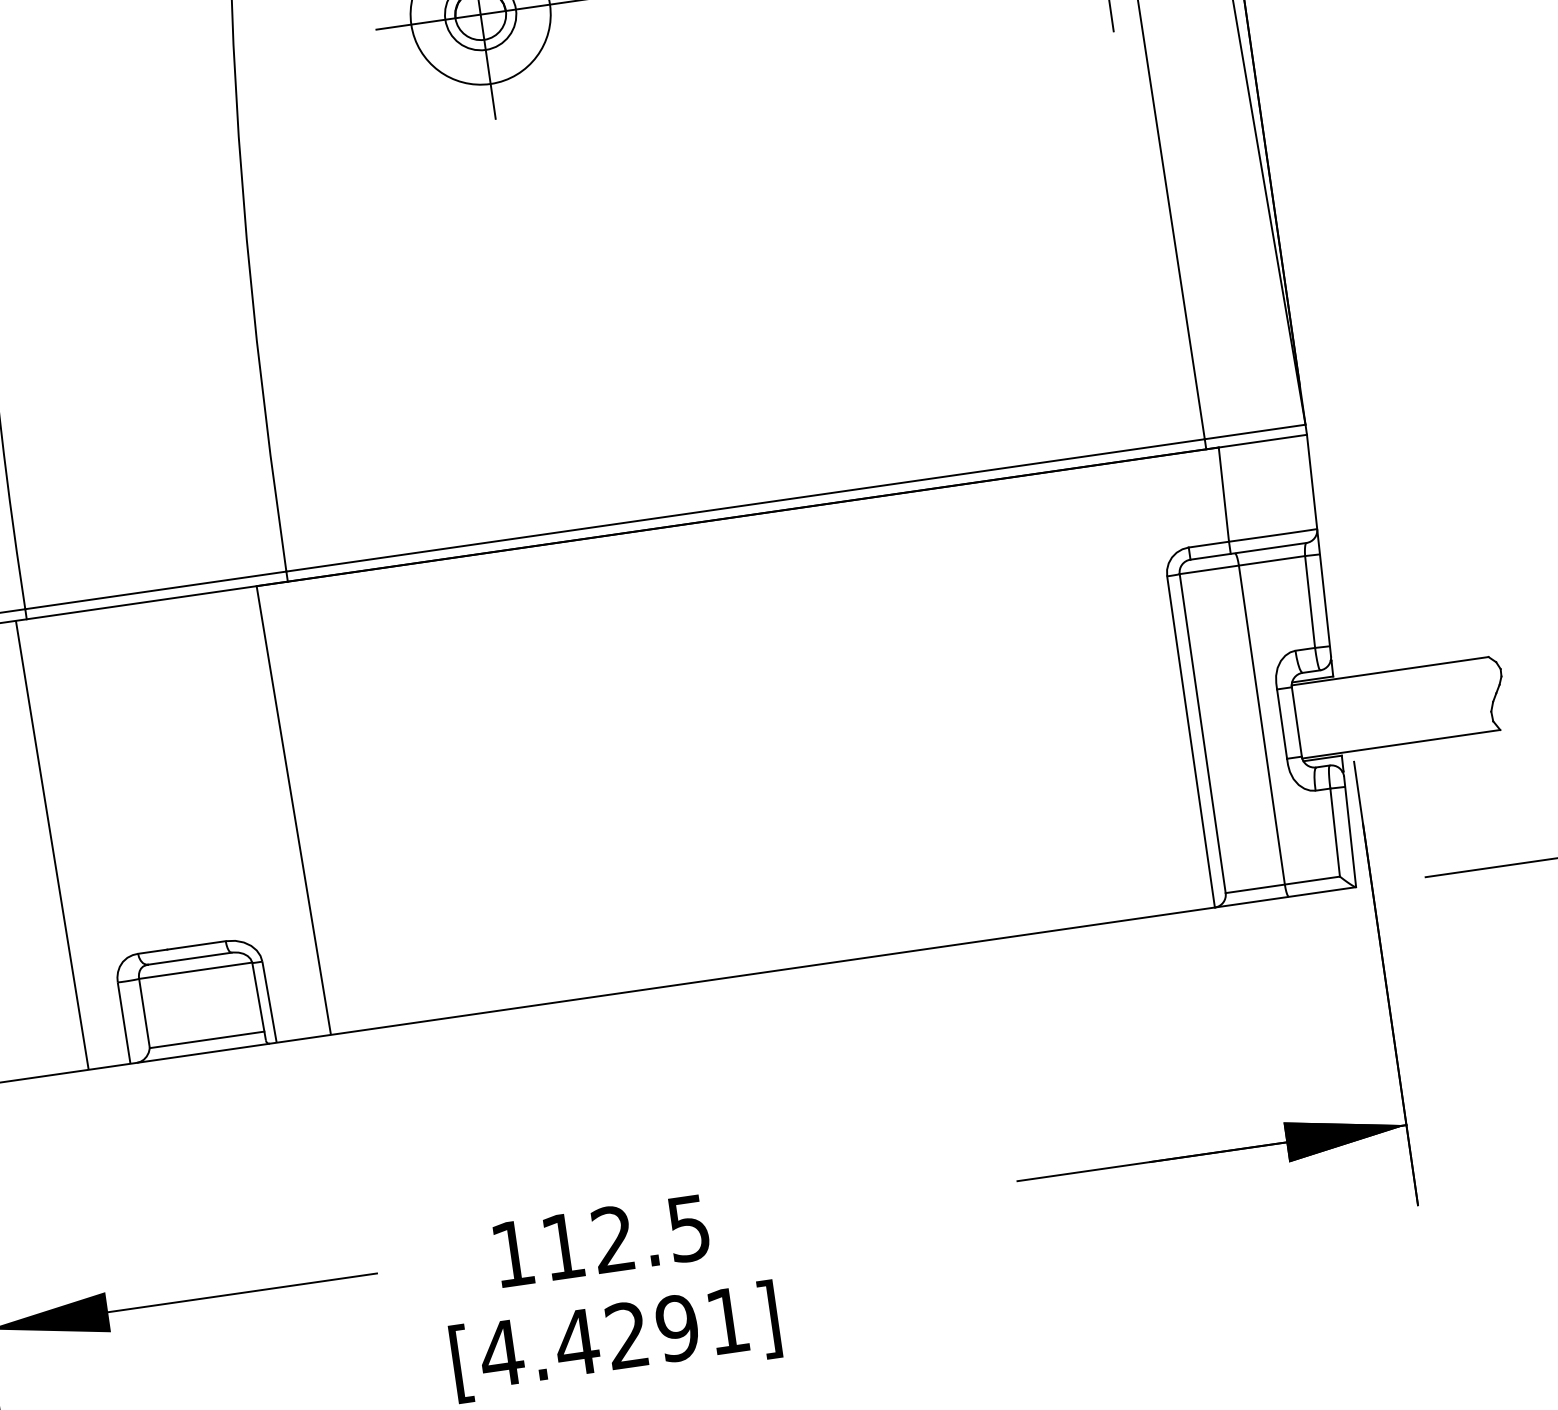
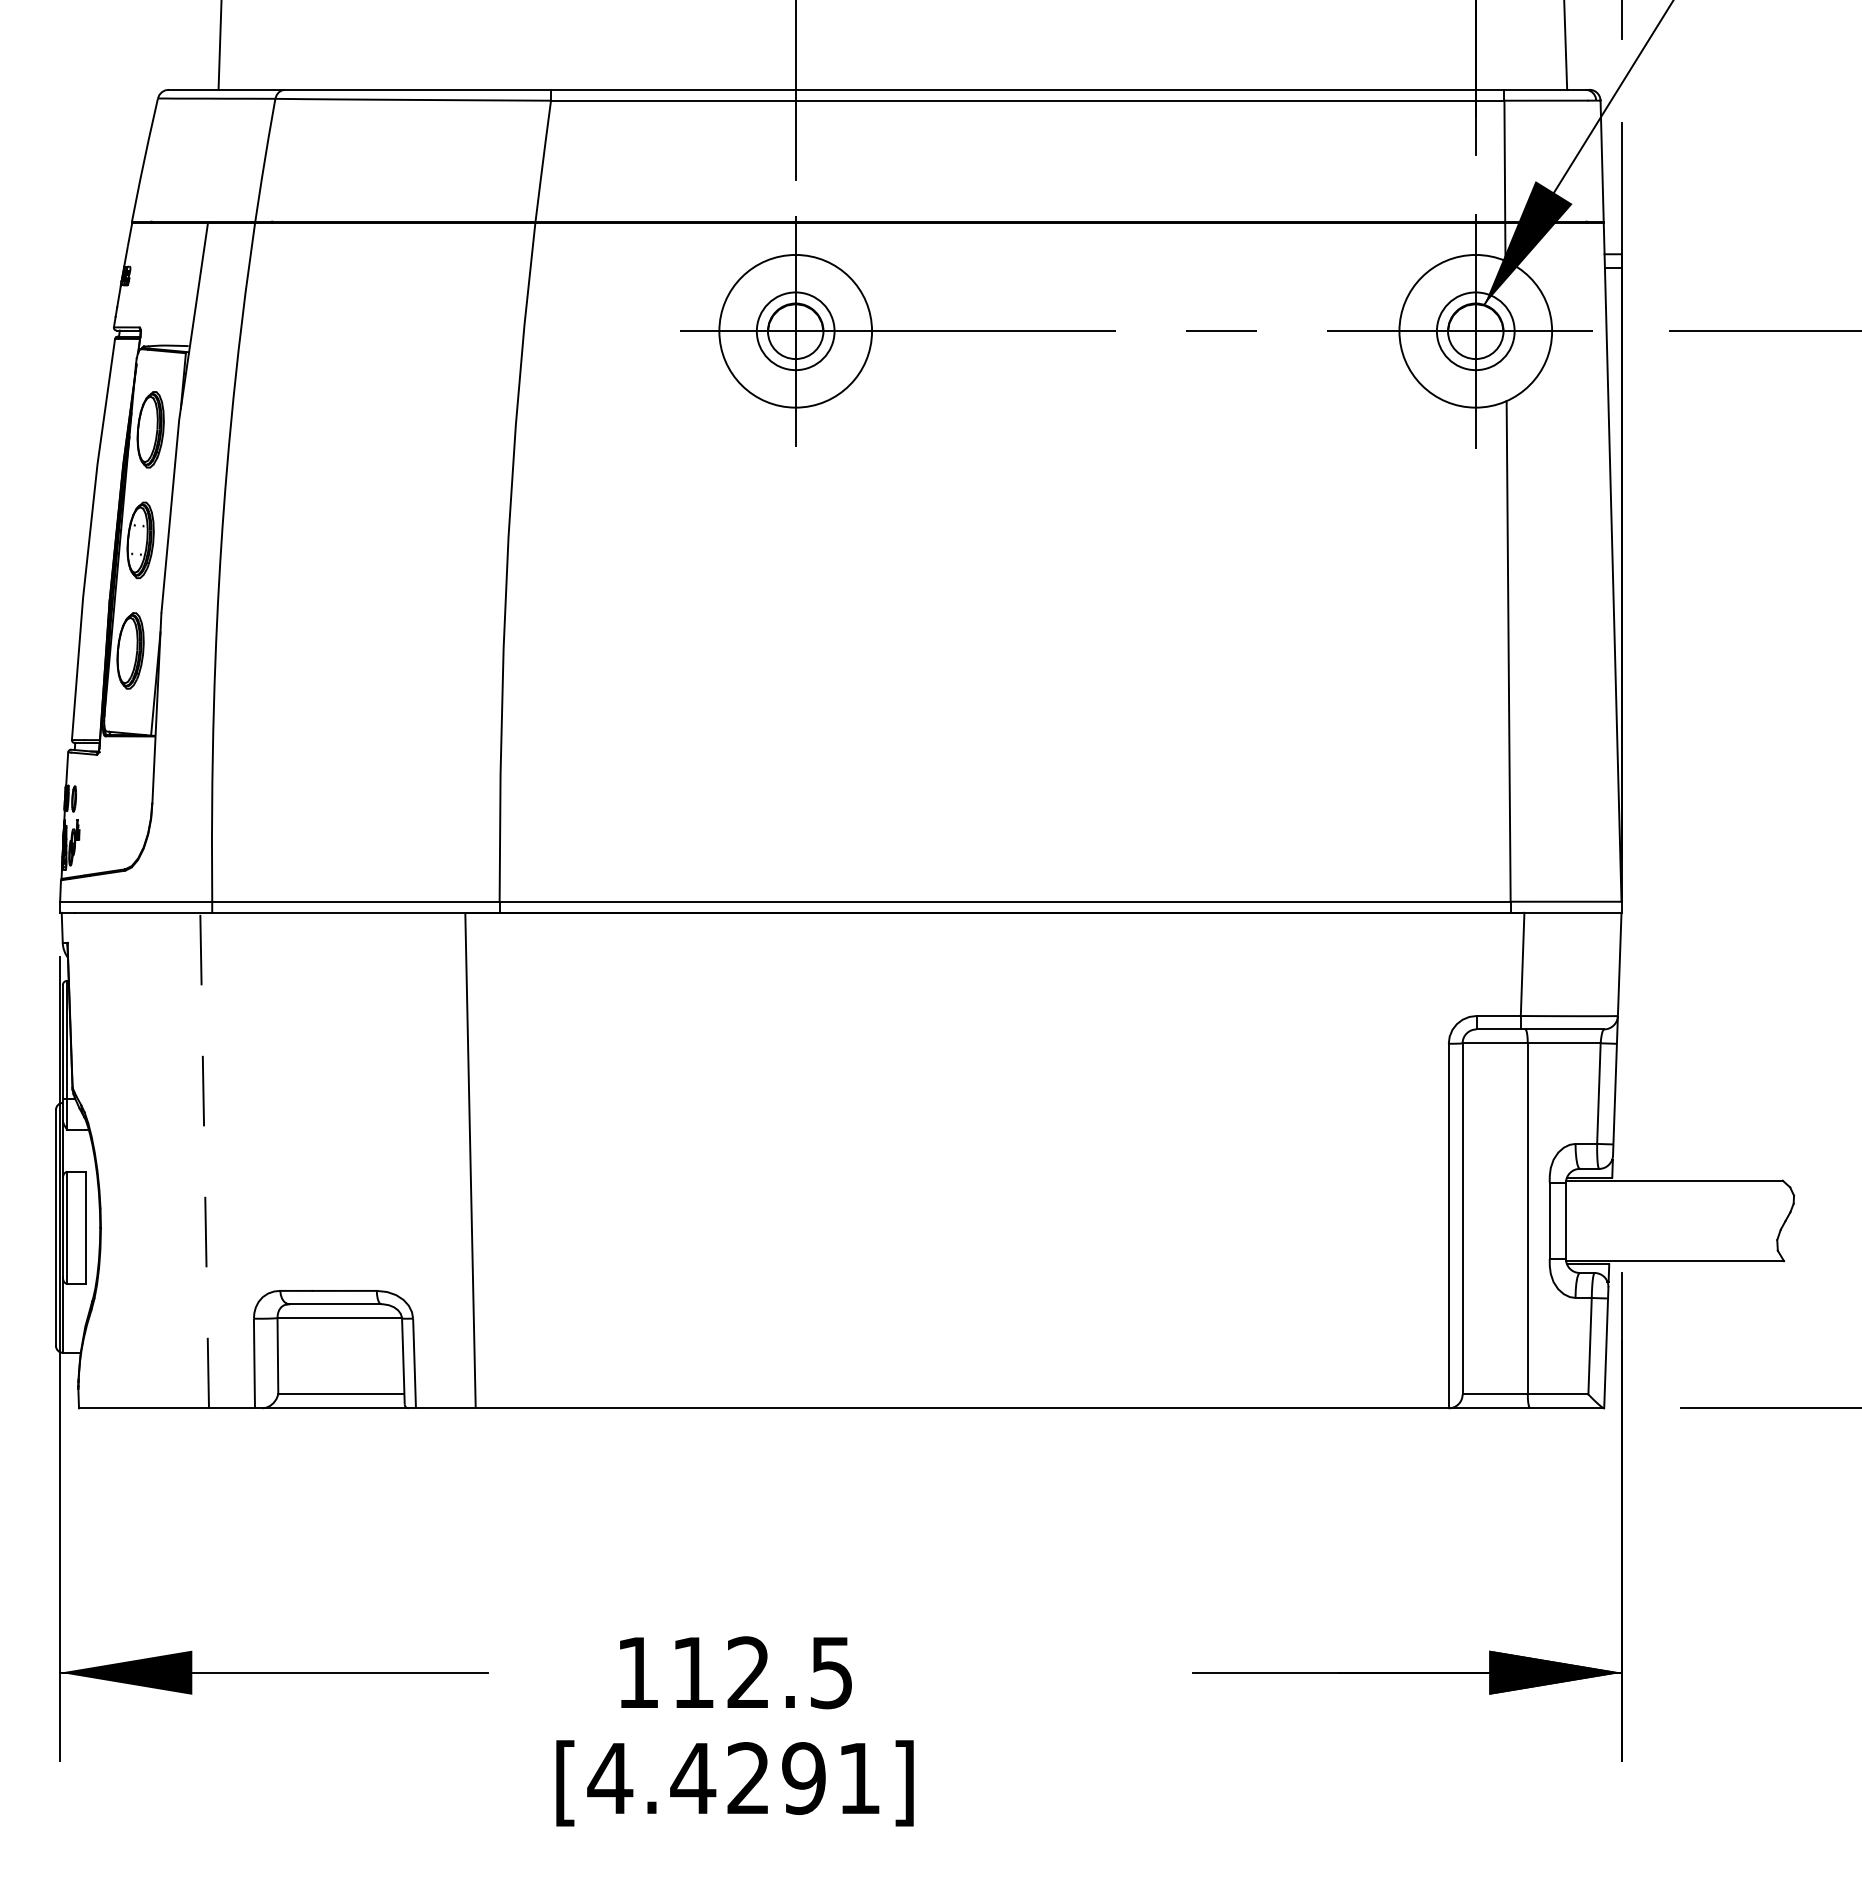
line: (52, 844) -> (204, 1159), solid -> dashed

